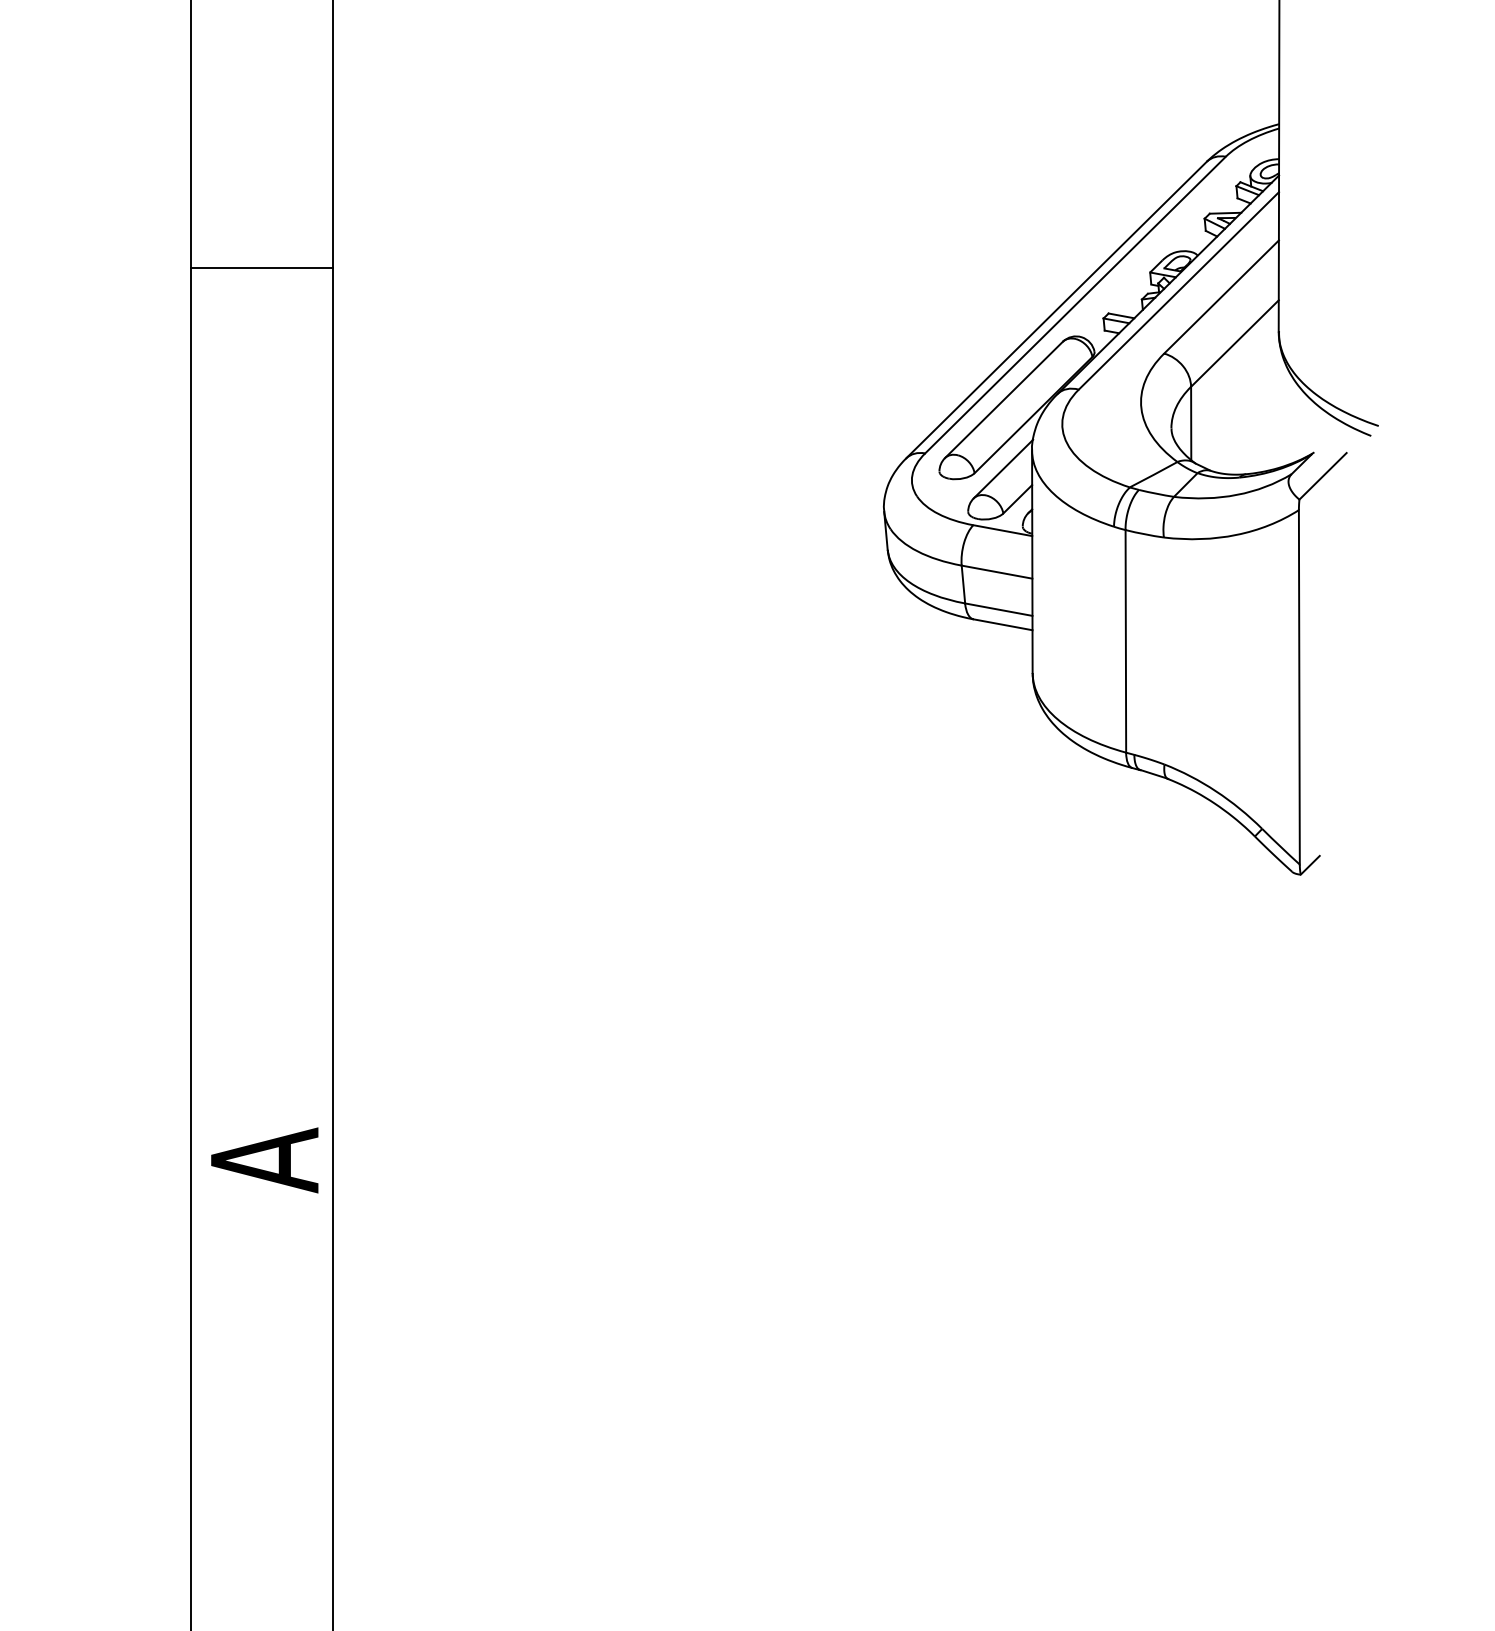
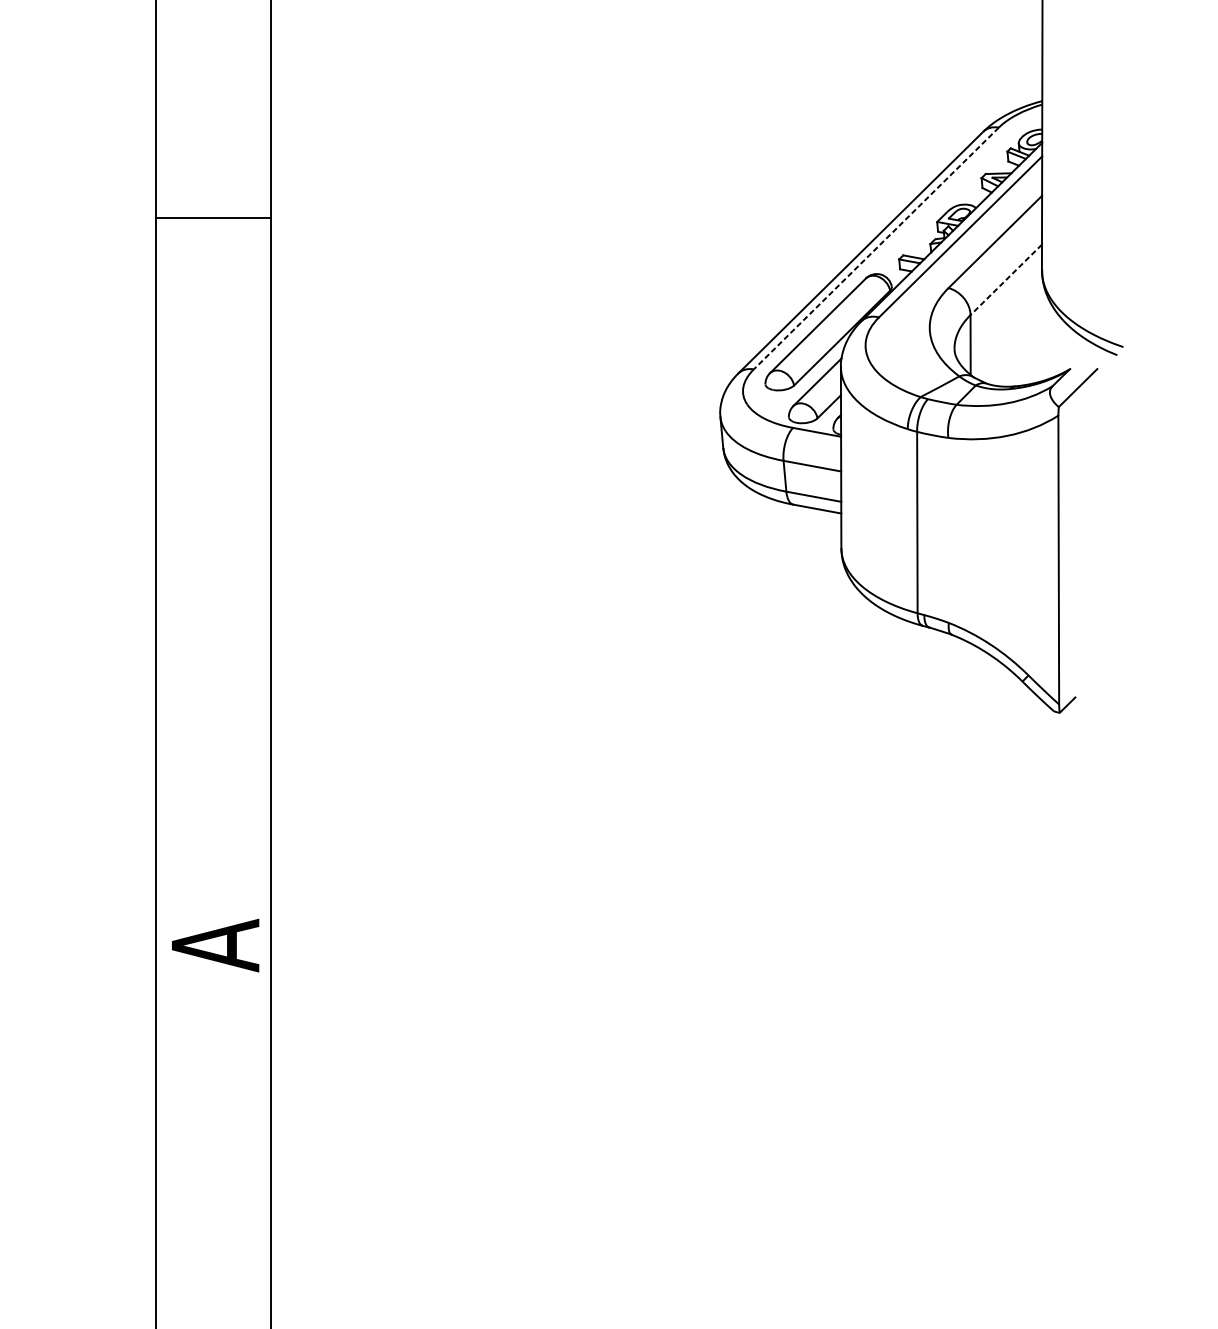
line: (1075, 305) -> (876, 248), solid -> dashed
line: (1234, 343) -> (1005, 279), solid -> dashed

